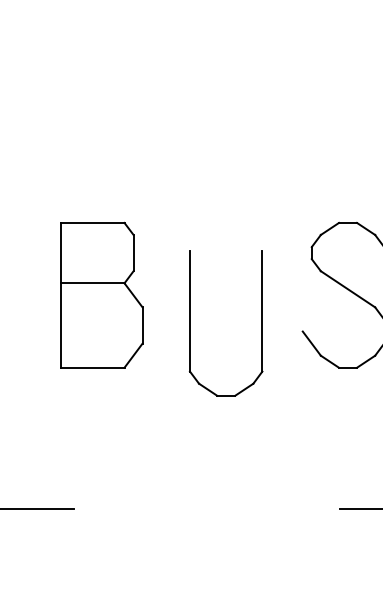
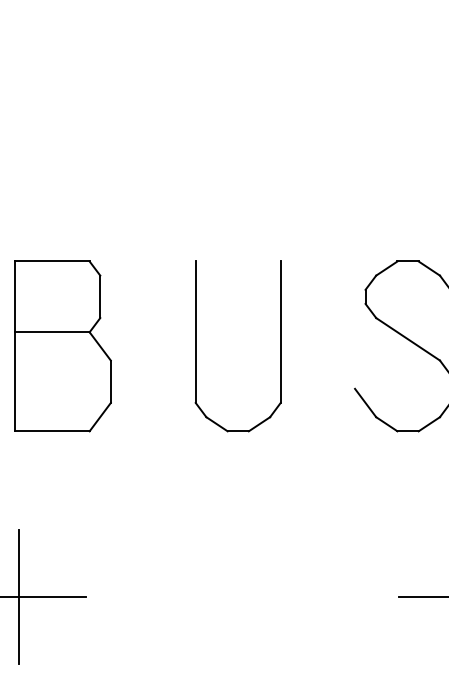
part: (101, 294) -> (62, 345), moved
part: (190, 323) -> (196, 346), moved
line: (16, 508) -> (19, 596), added

